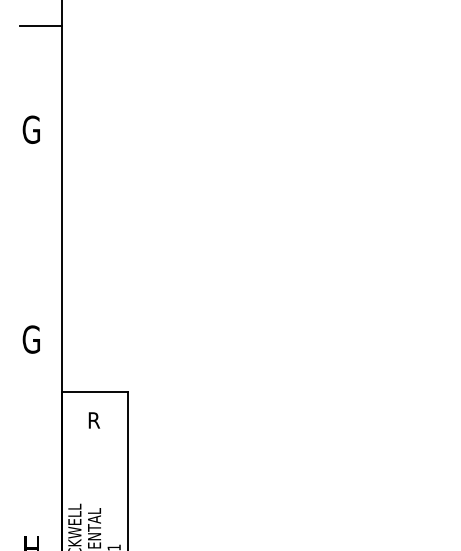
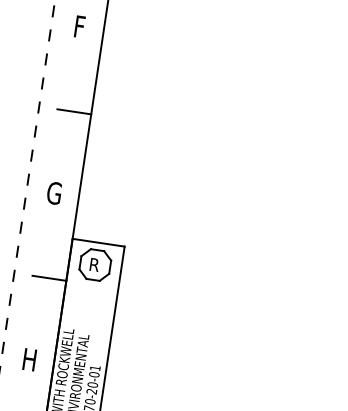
text: (30, 129) -> (78, 26), G -> F
line: (40, 235) -> (73, 111), added
part: (94, 420) -> (94, 264), added
line: (40, 445) -> (48, 278), added

